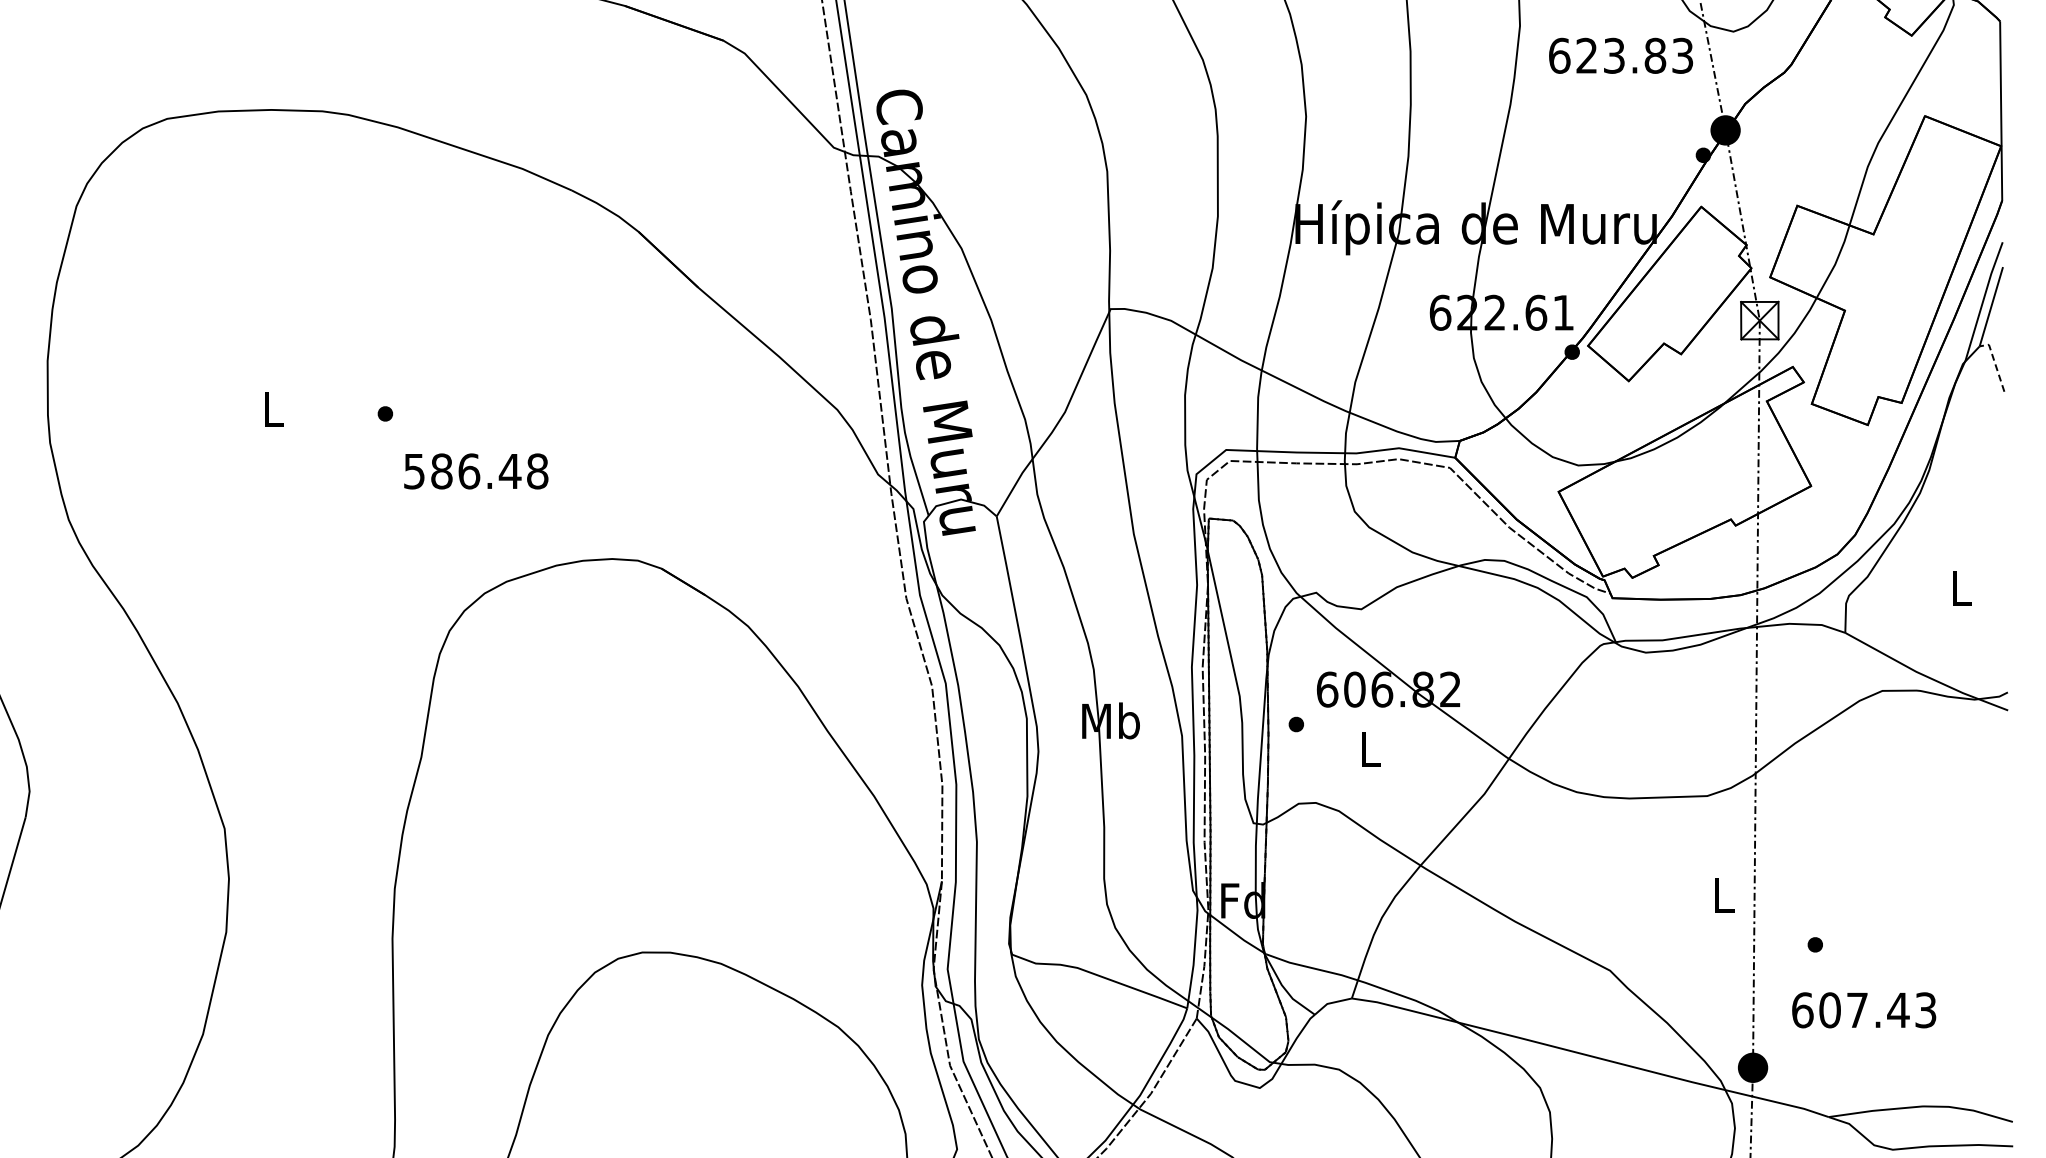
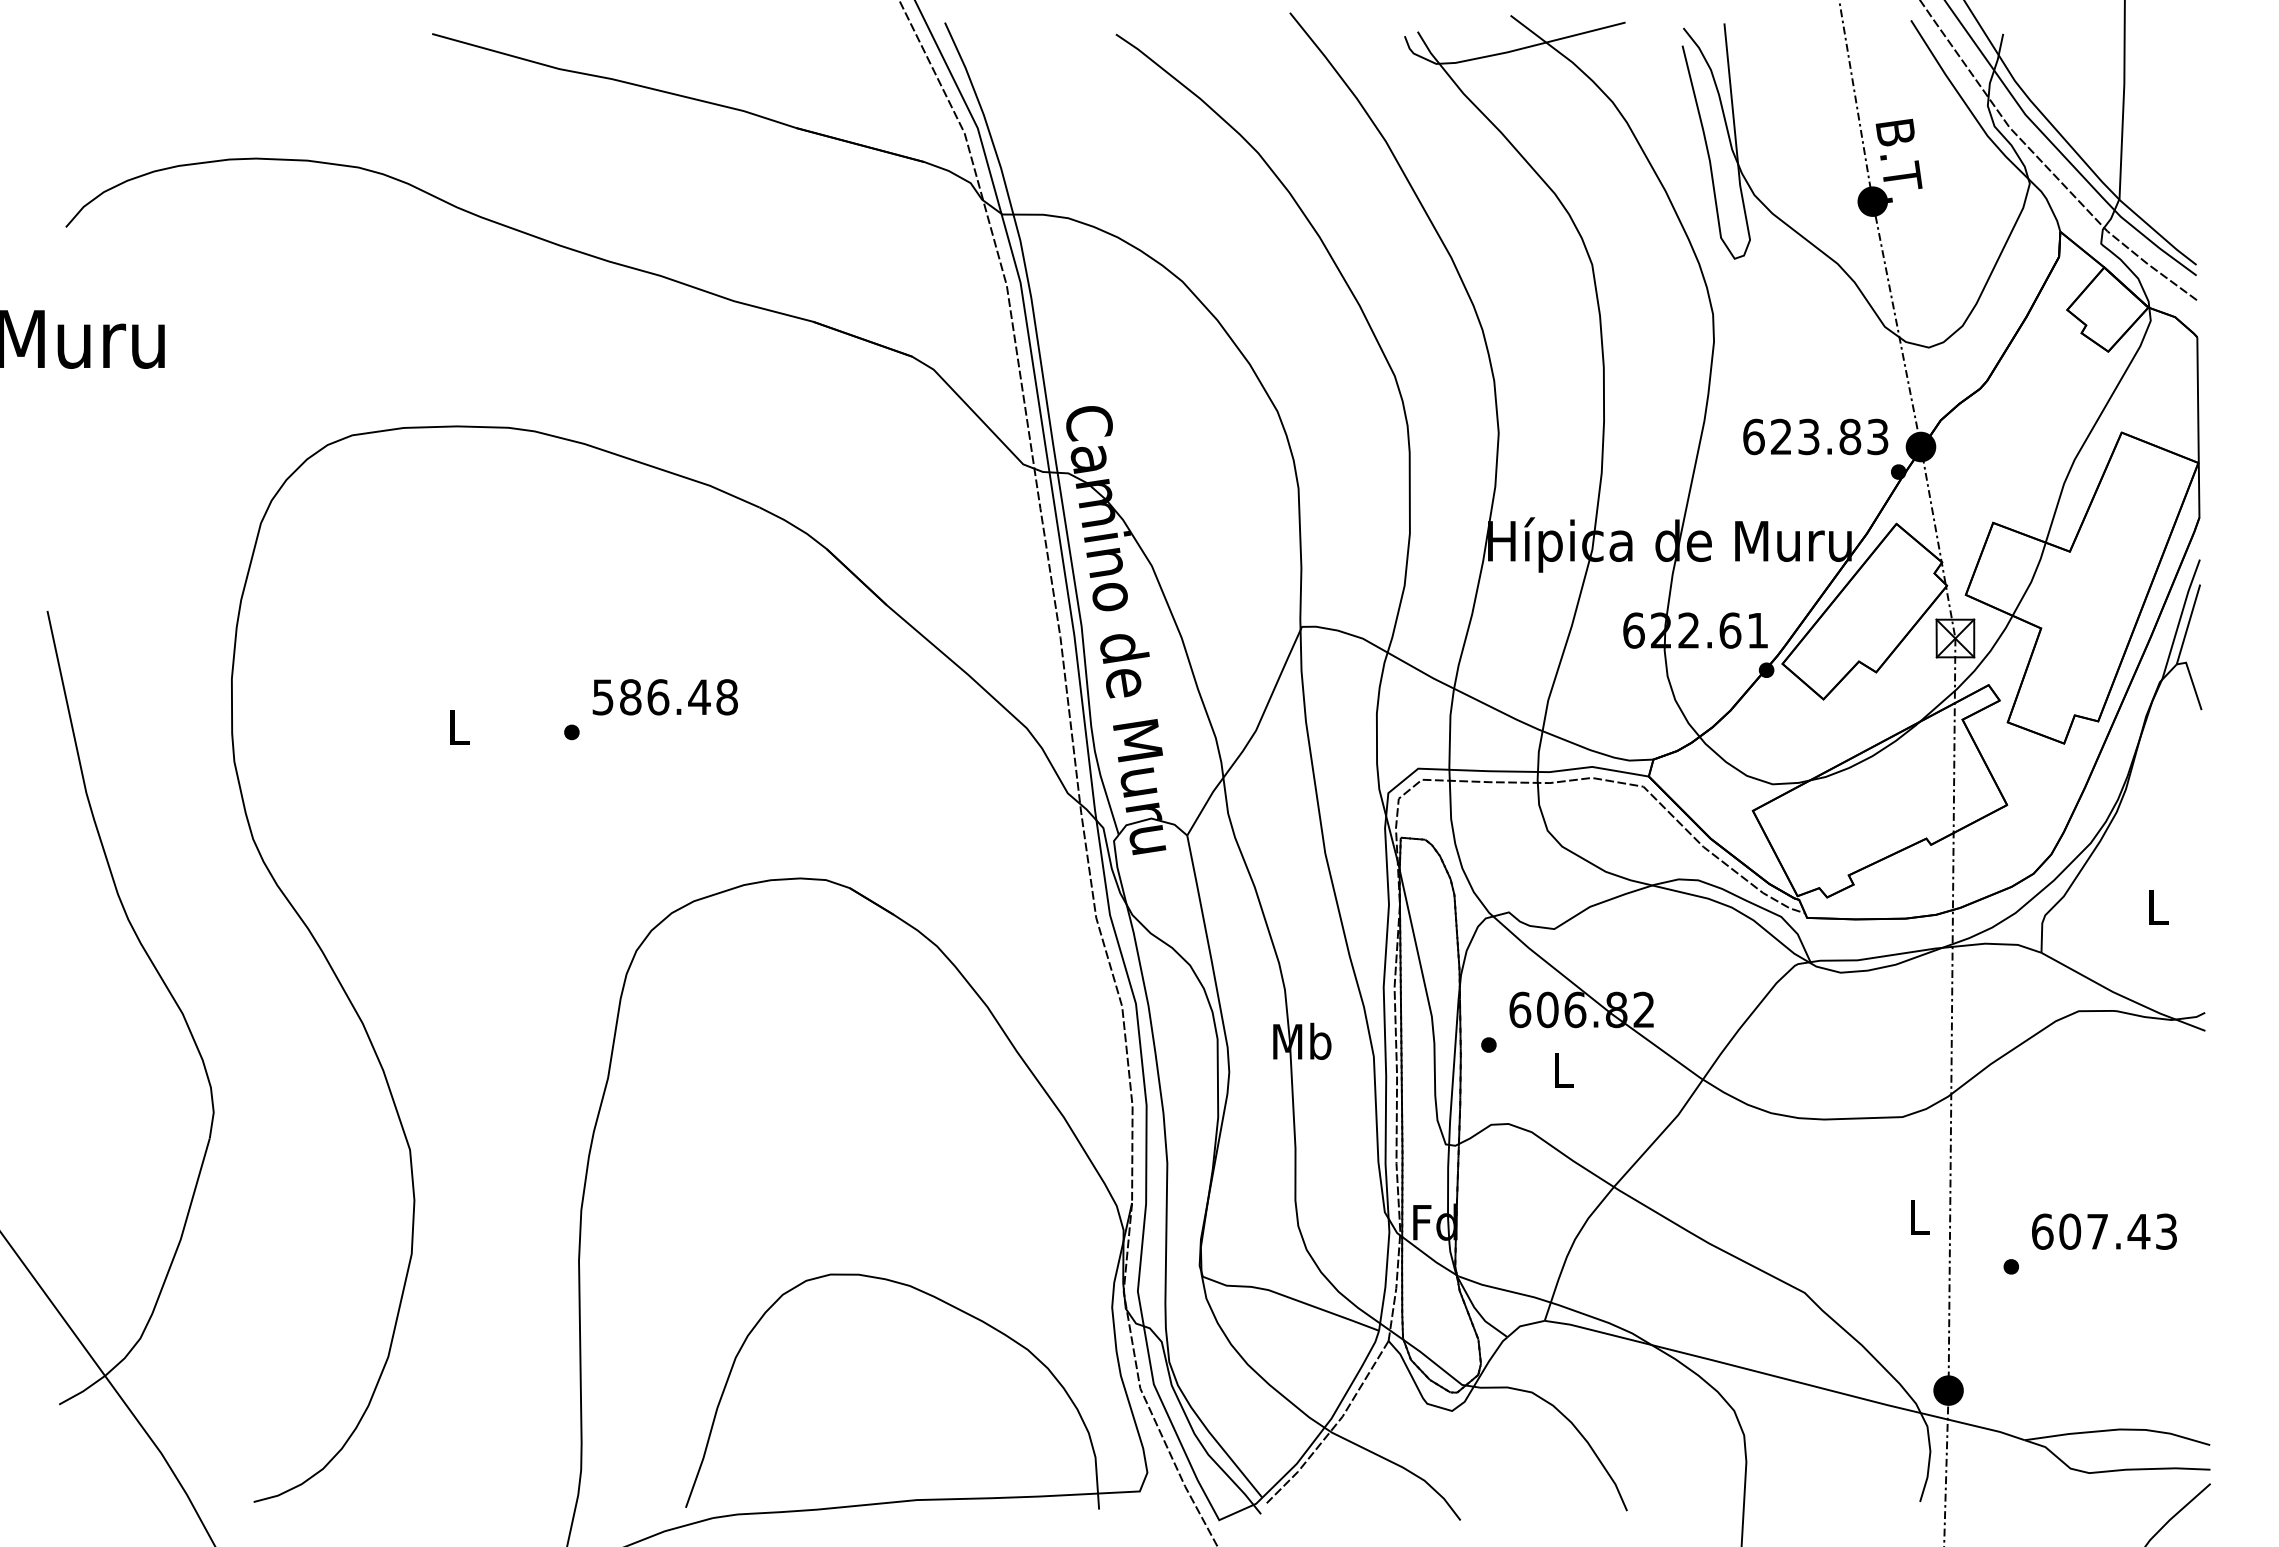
text: (1620, 55) -> (1815, 436), moved
line: (1995, 362) -> (2192, 680), dashed -> solid
text: (475, 471) -> (664, 697), moved
text: (1864, 1010) -> (2104, 1231), moved

